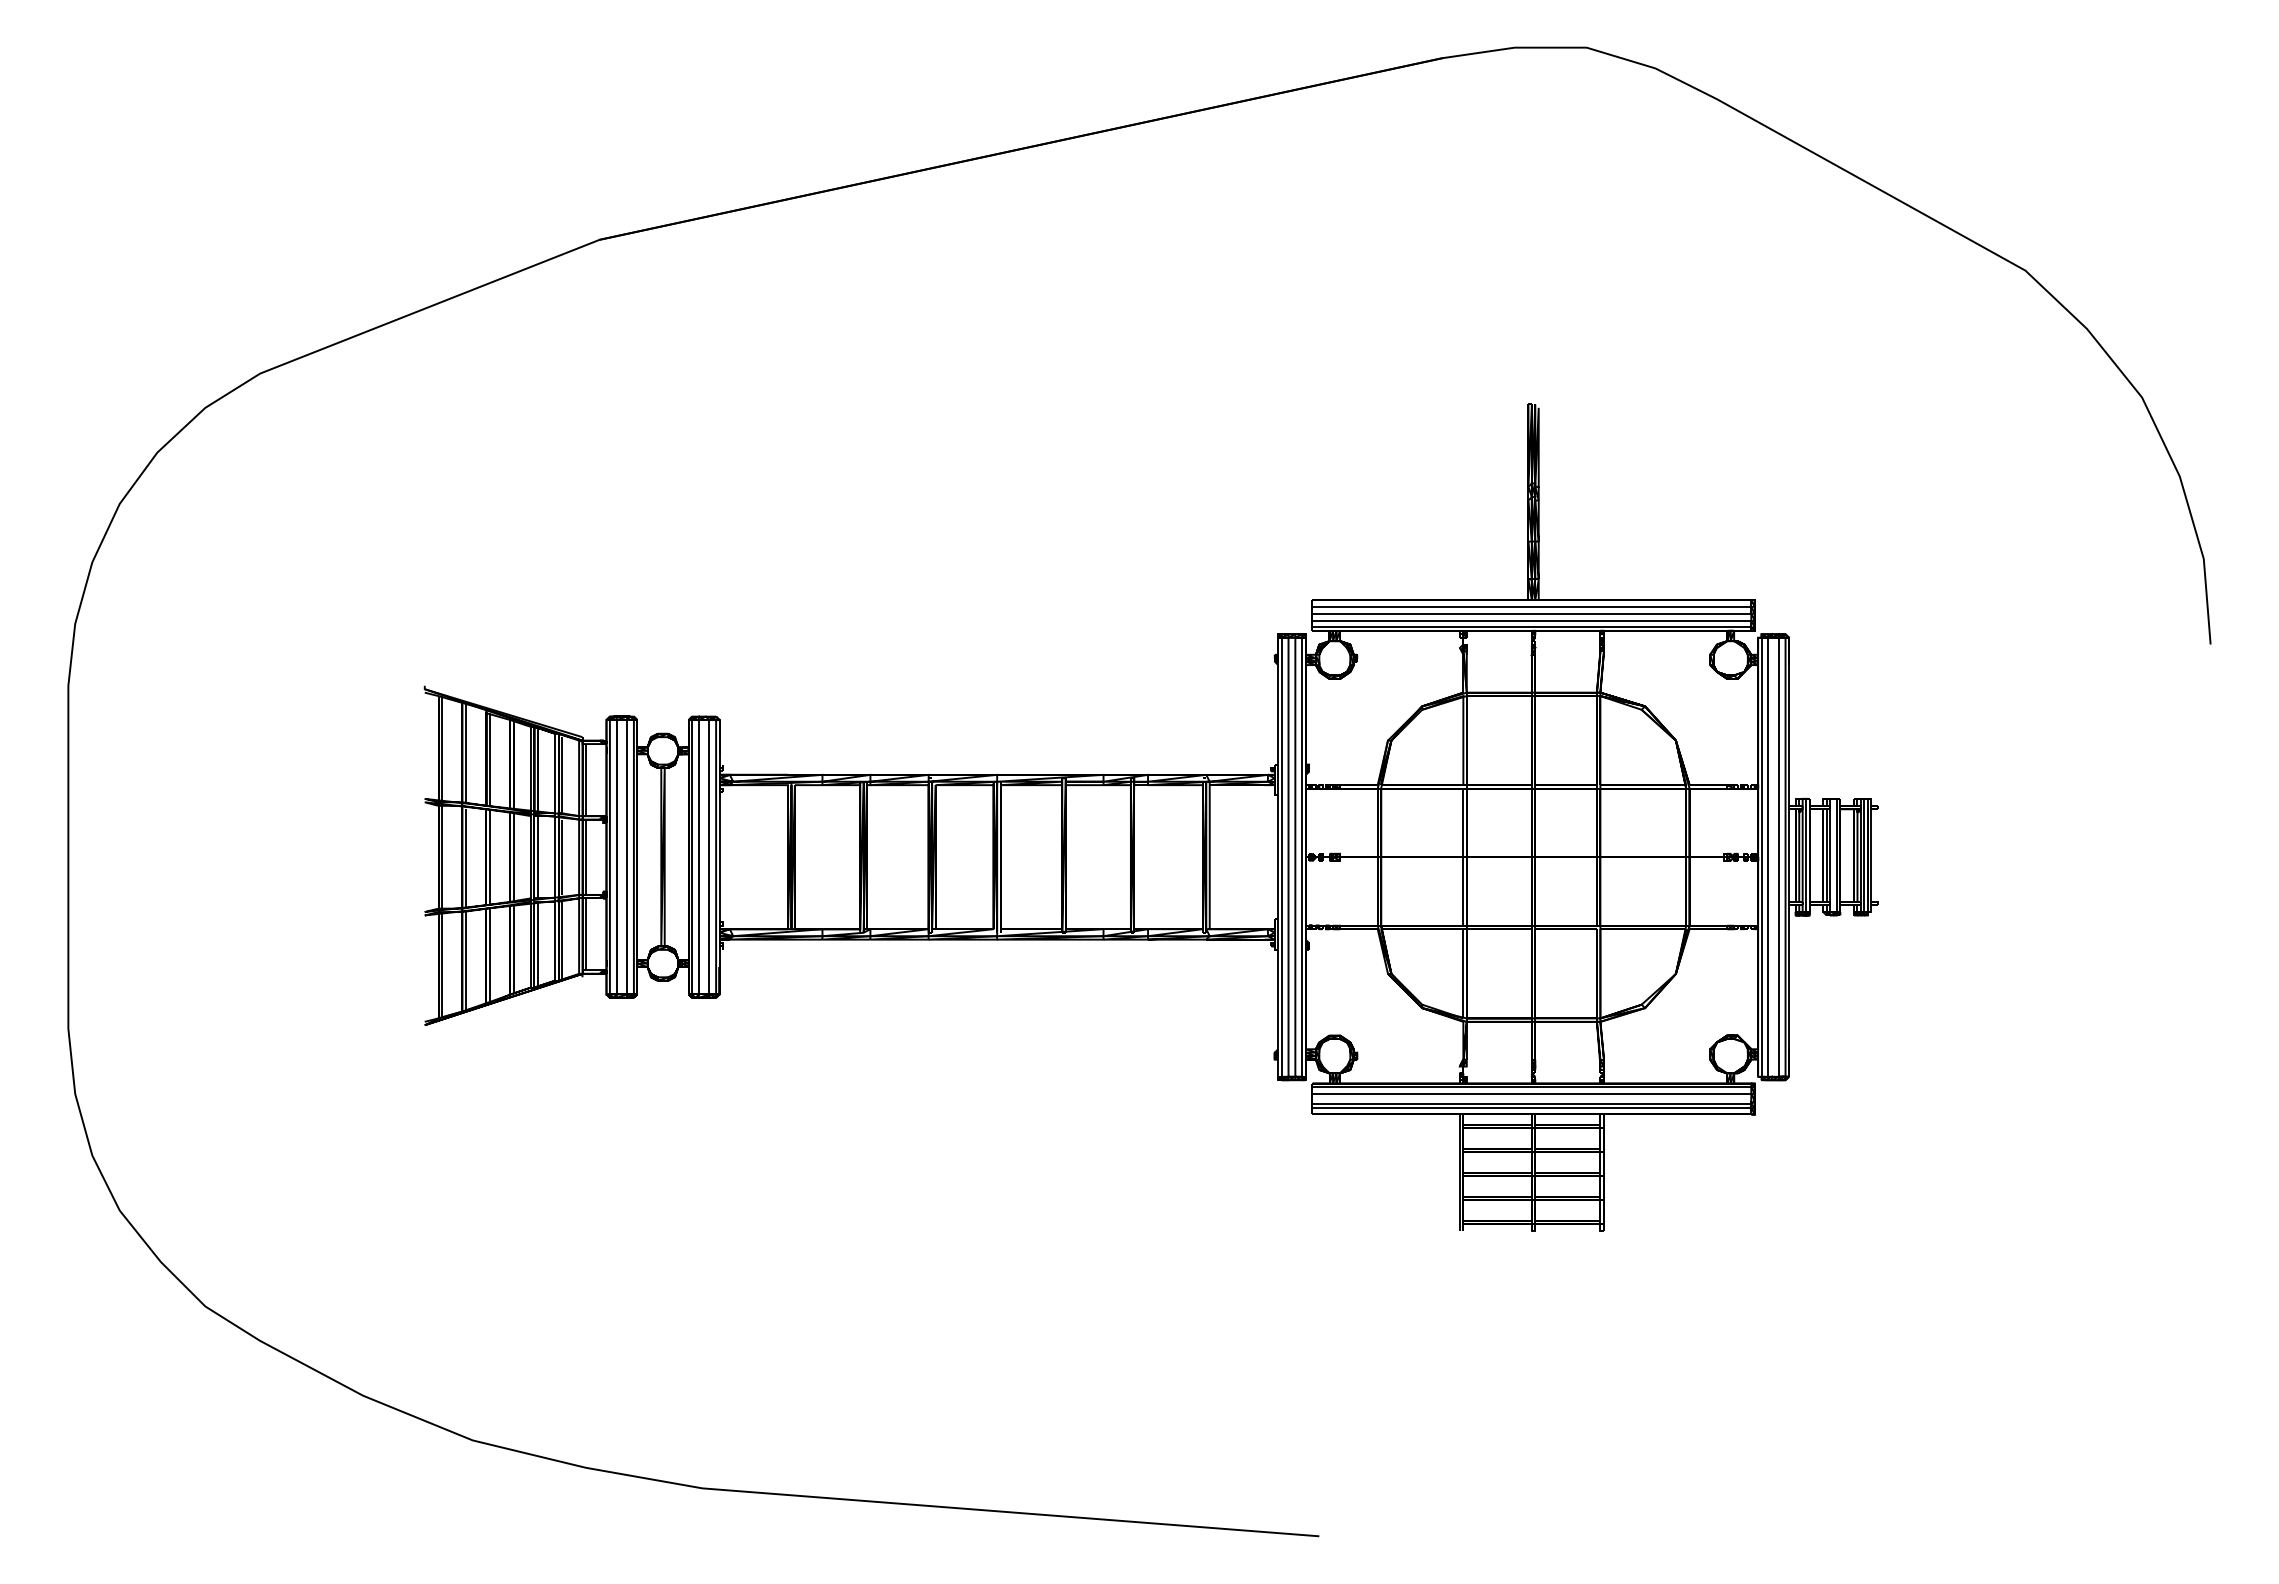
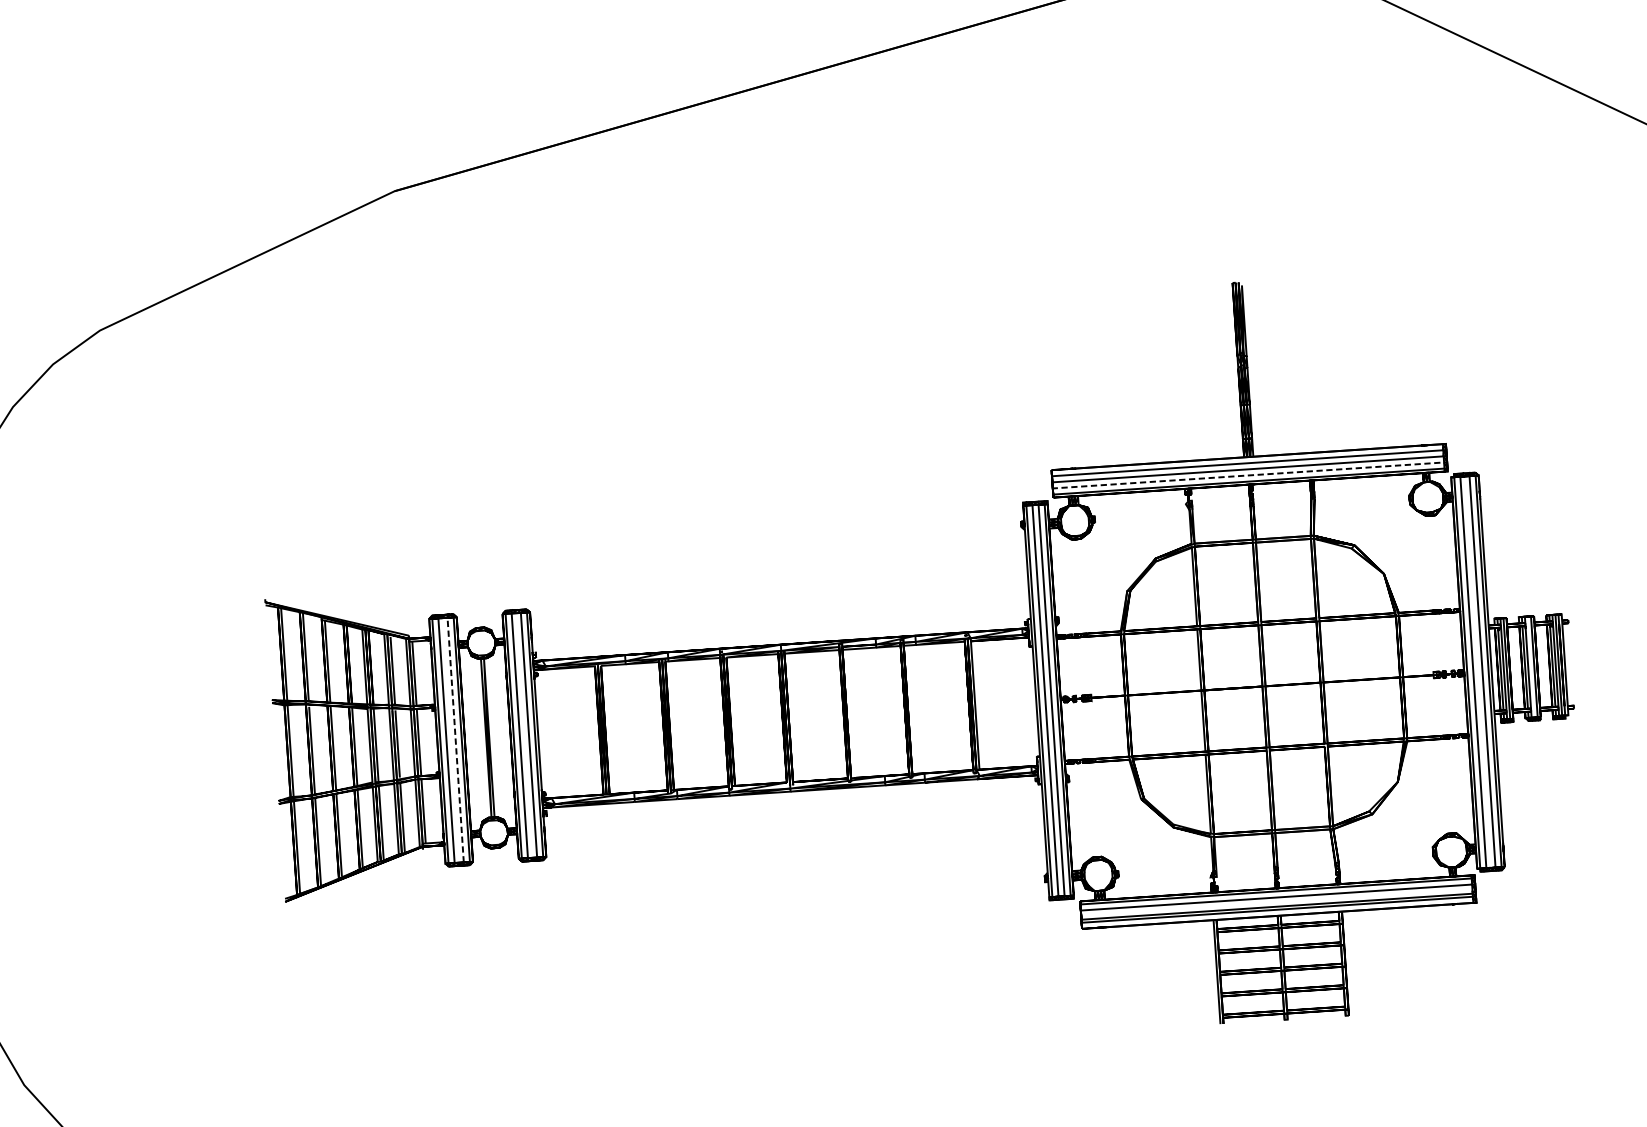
line: (1531, 620) -> (1248, 475), solid -> dashed
line: (627, 850) -> (455, 734), solid -> dashed

